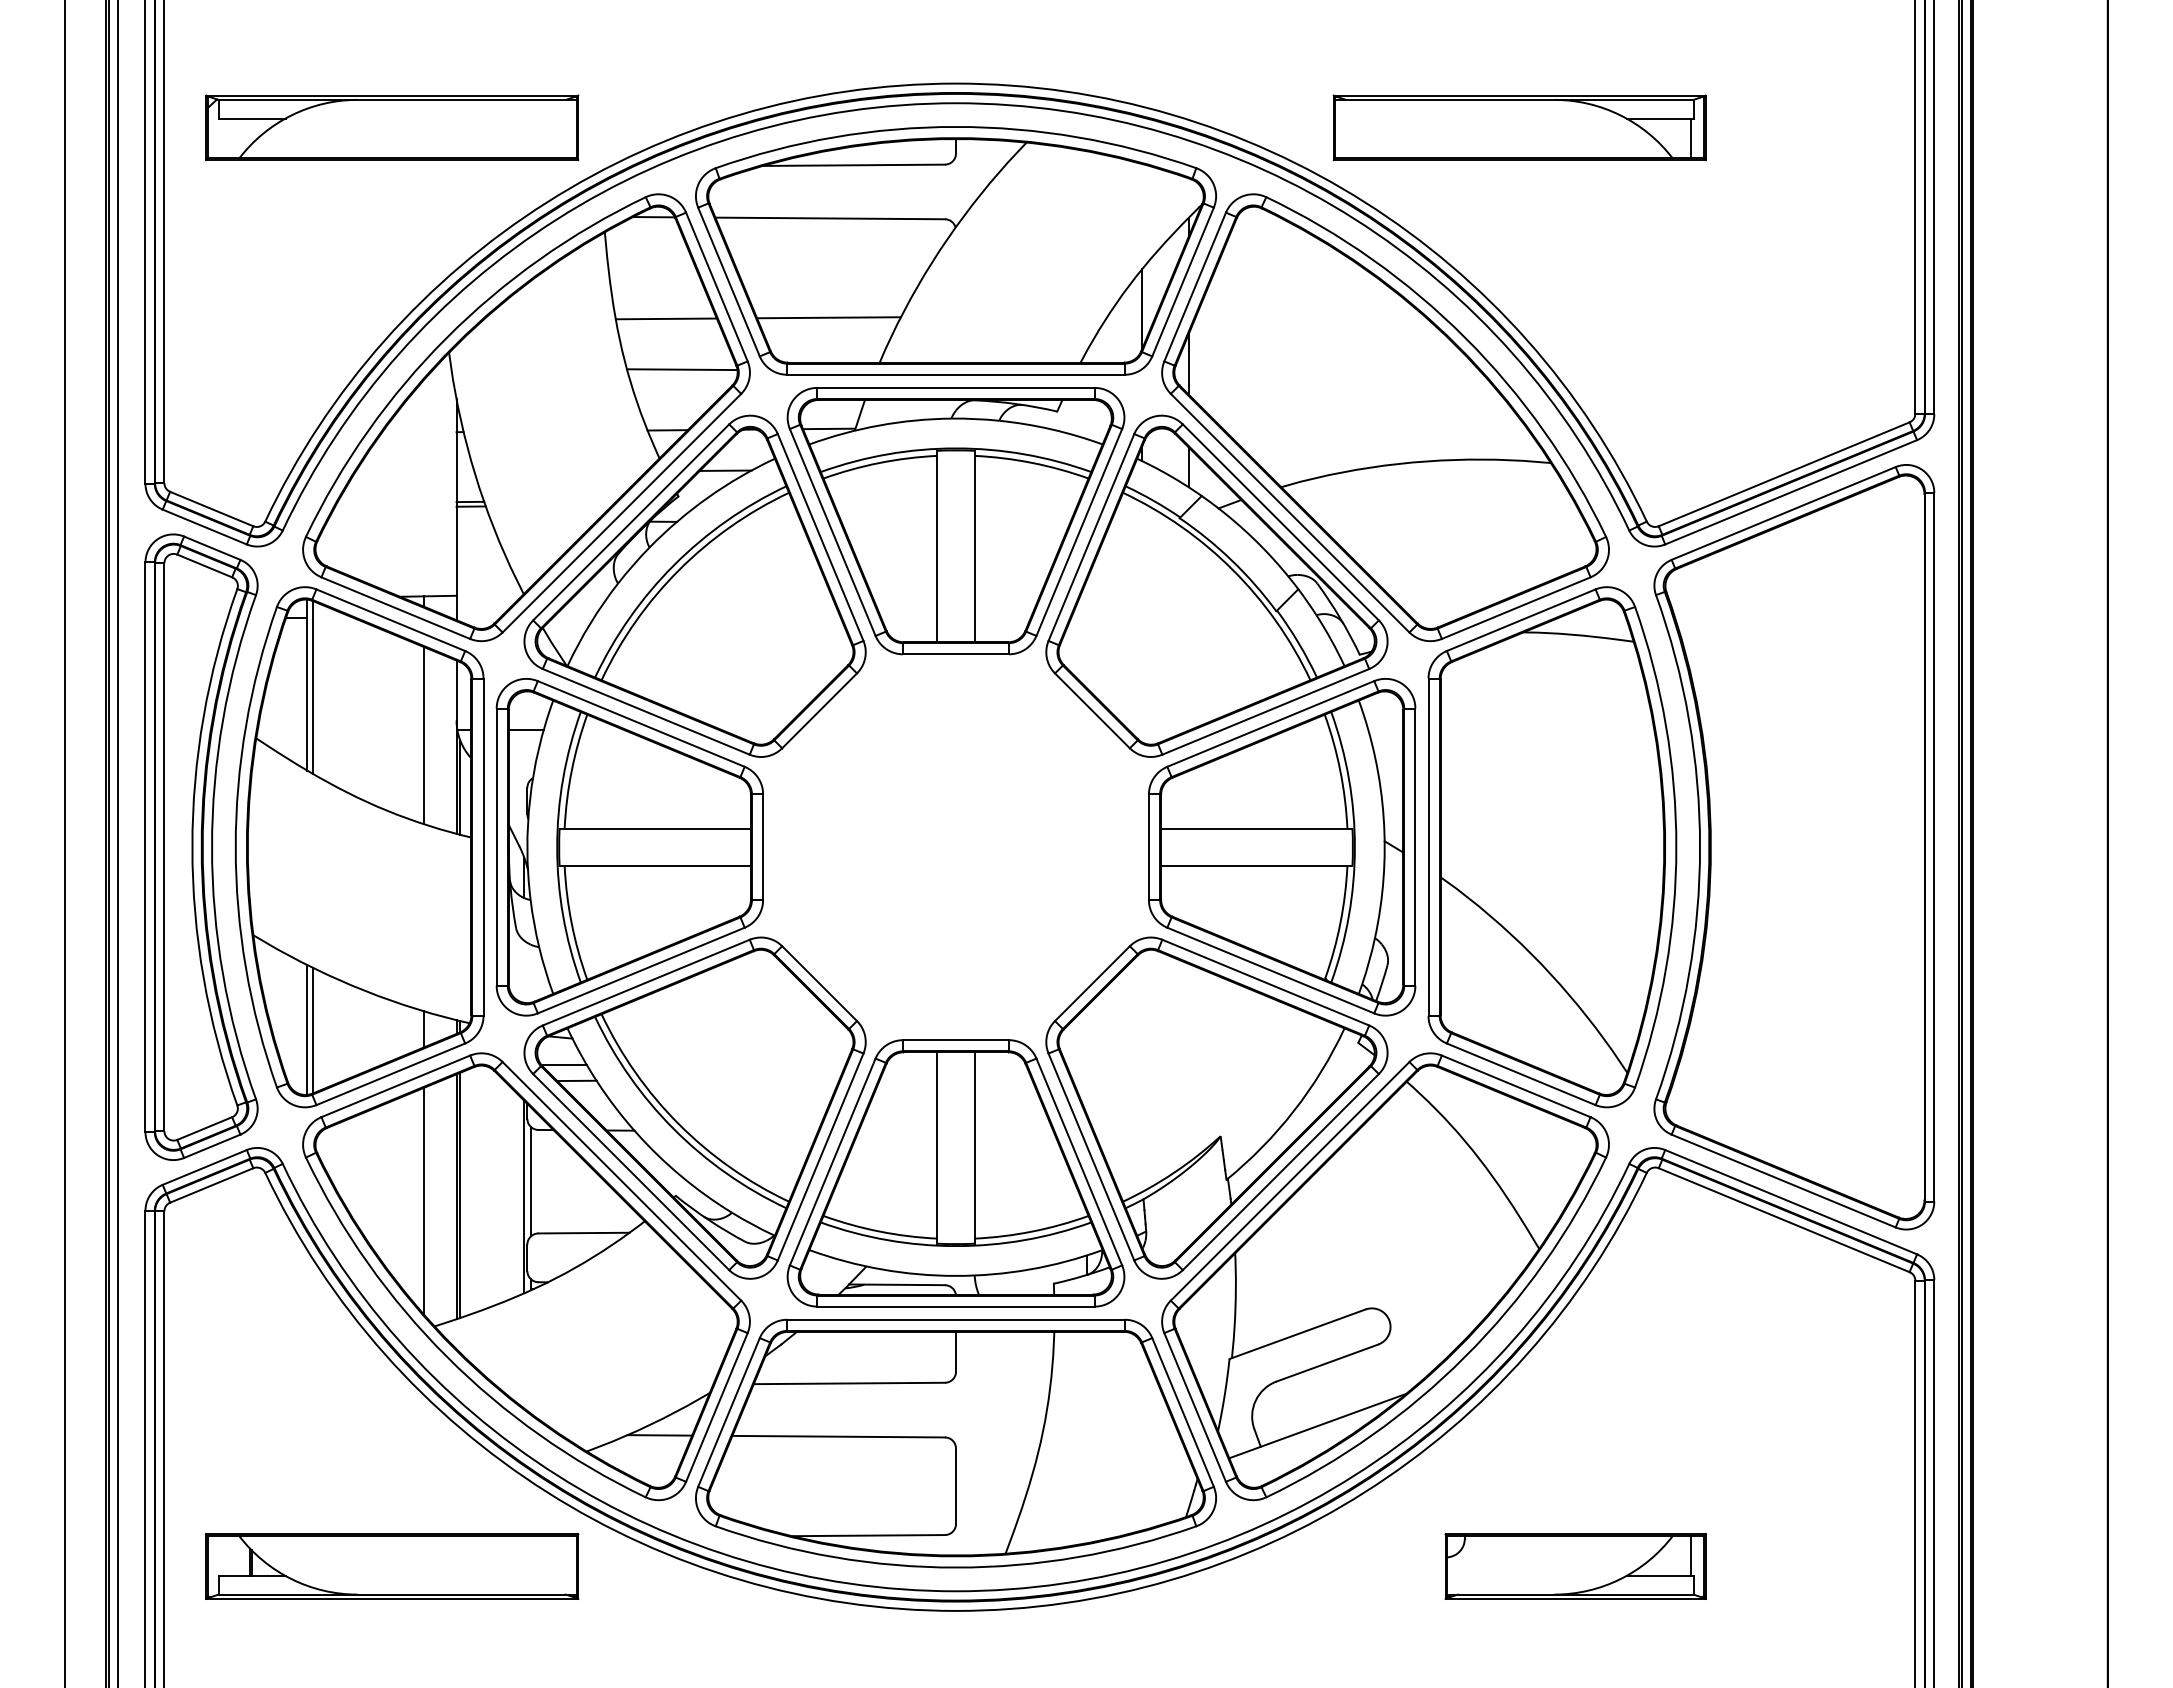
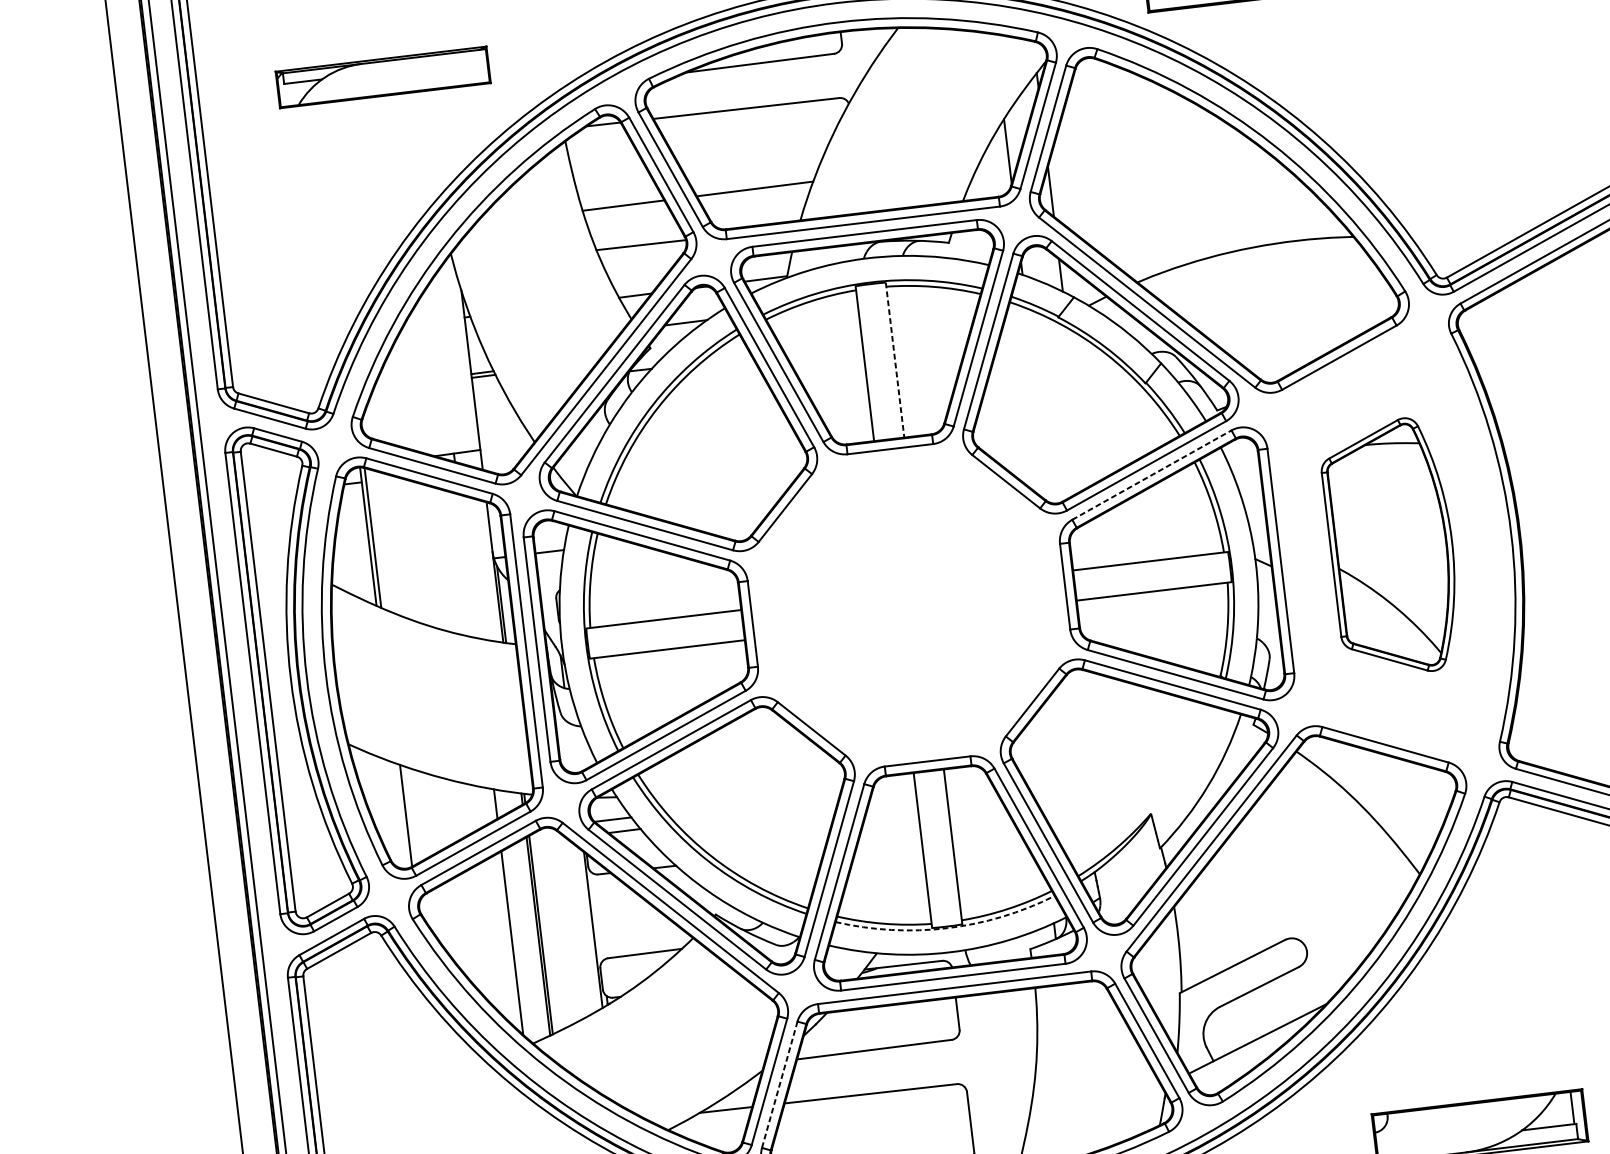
part: (392, 127) -> (383, 77), size x0.7
line: (974, 546) -> (894, 360), solid -> dashed
line: (1270, 723) -> (1151, 474), solid -> dashed
line: (423, 735) -> (467, 566), removed
part: (1552, 847) -> (1391, 547), size x0.6
line: (307, 1029) -> (401, 815), removed
line: (531, 1181) -> (597, 916), removed
arc: (956, 1246) -> (947, 928), solid -> dashed
line: (729, 1412) -> (780, 1084), solid -> dashed

